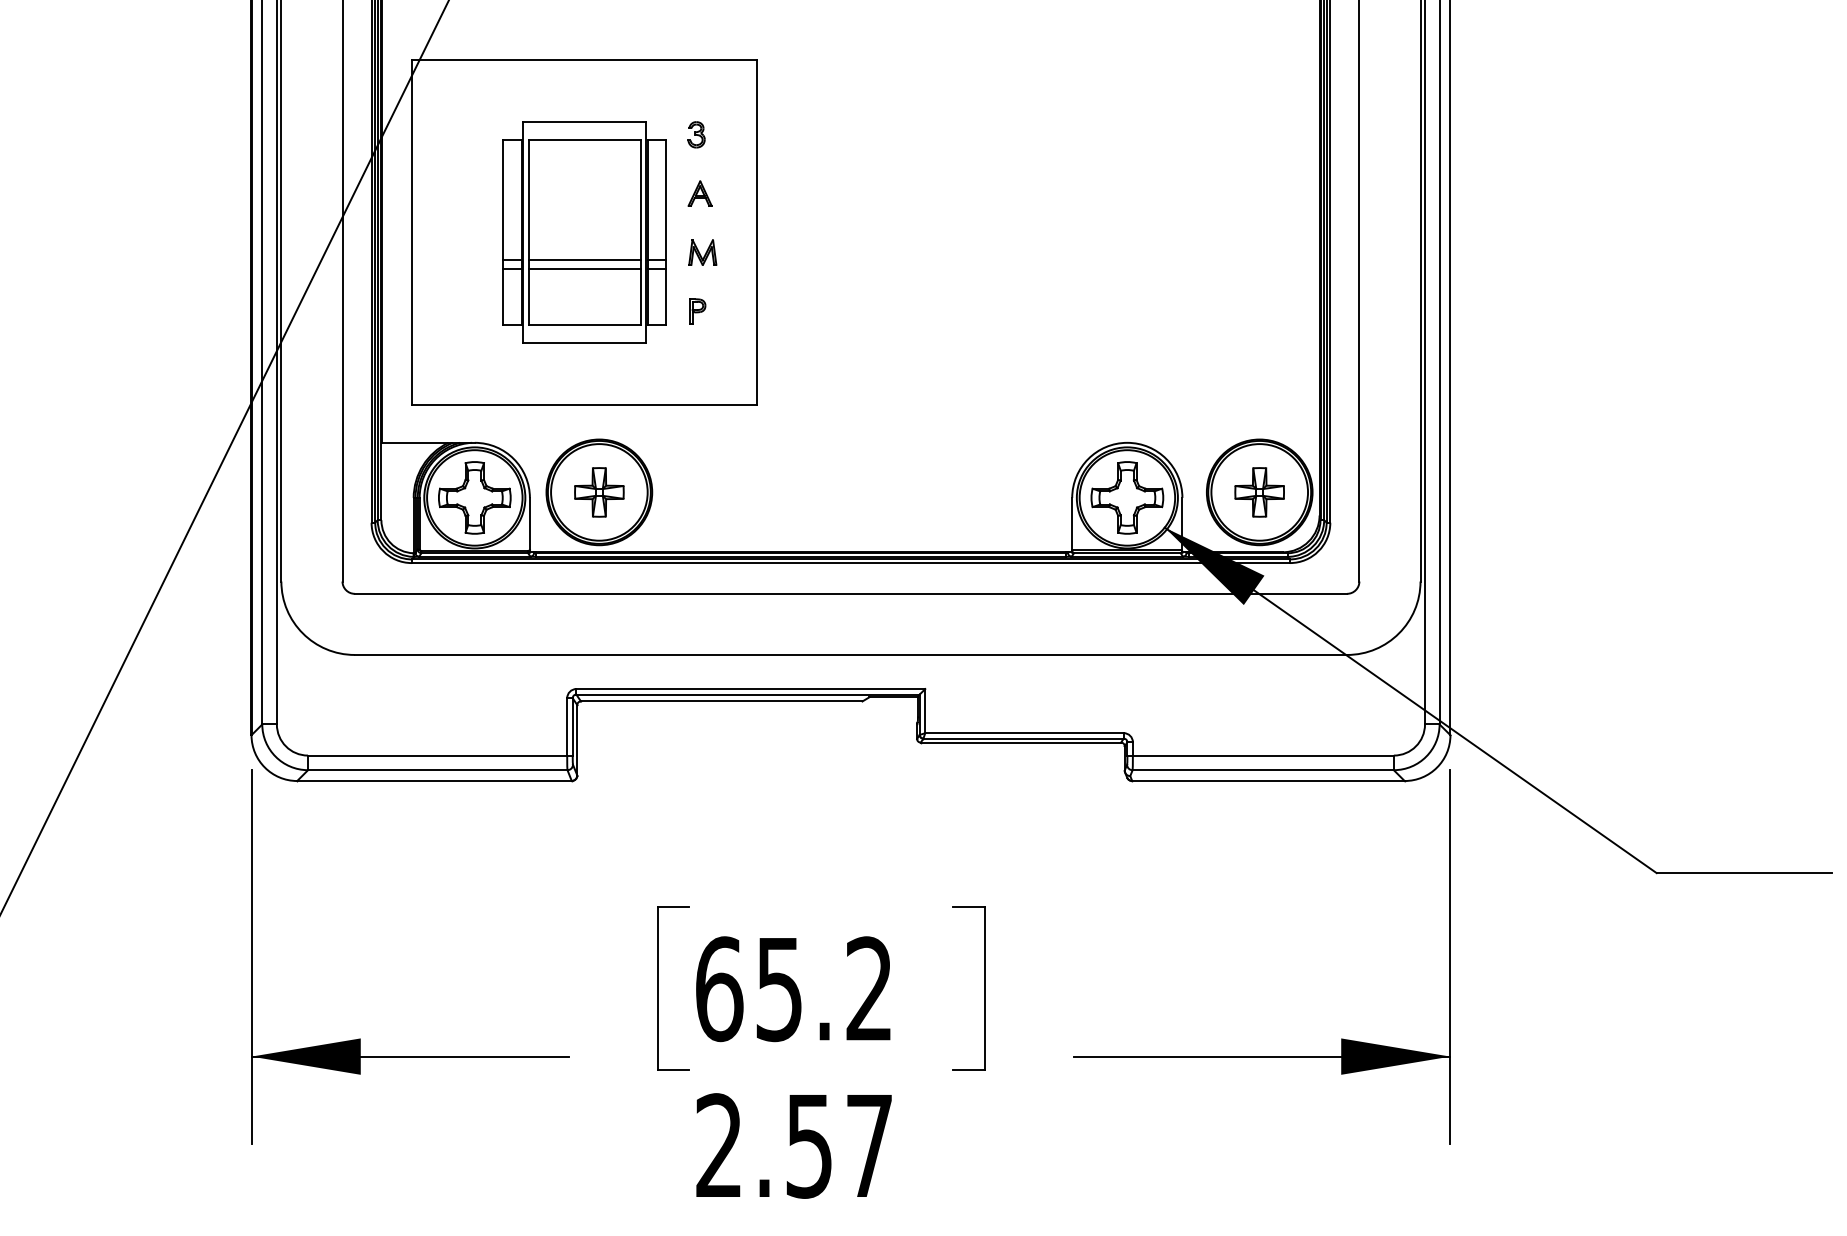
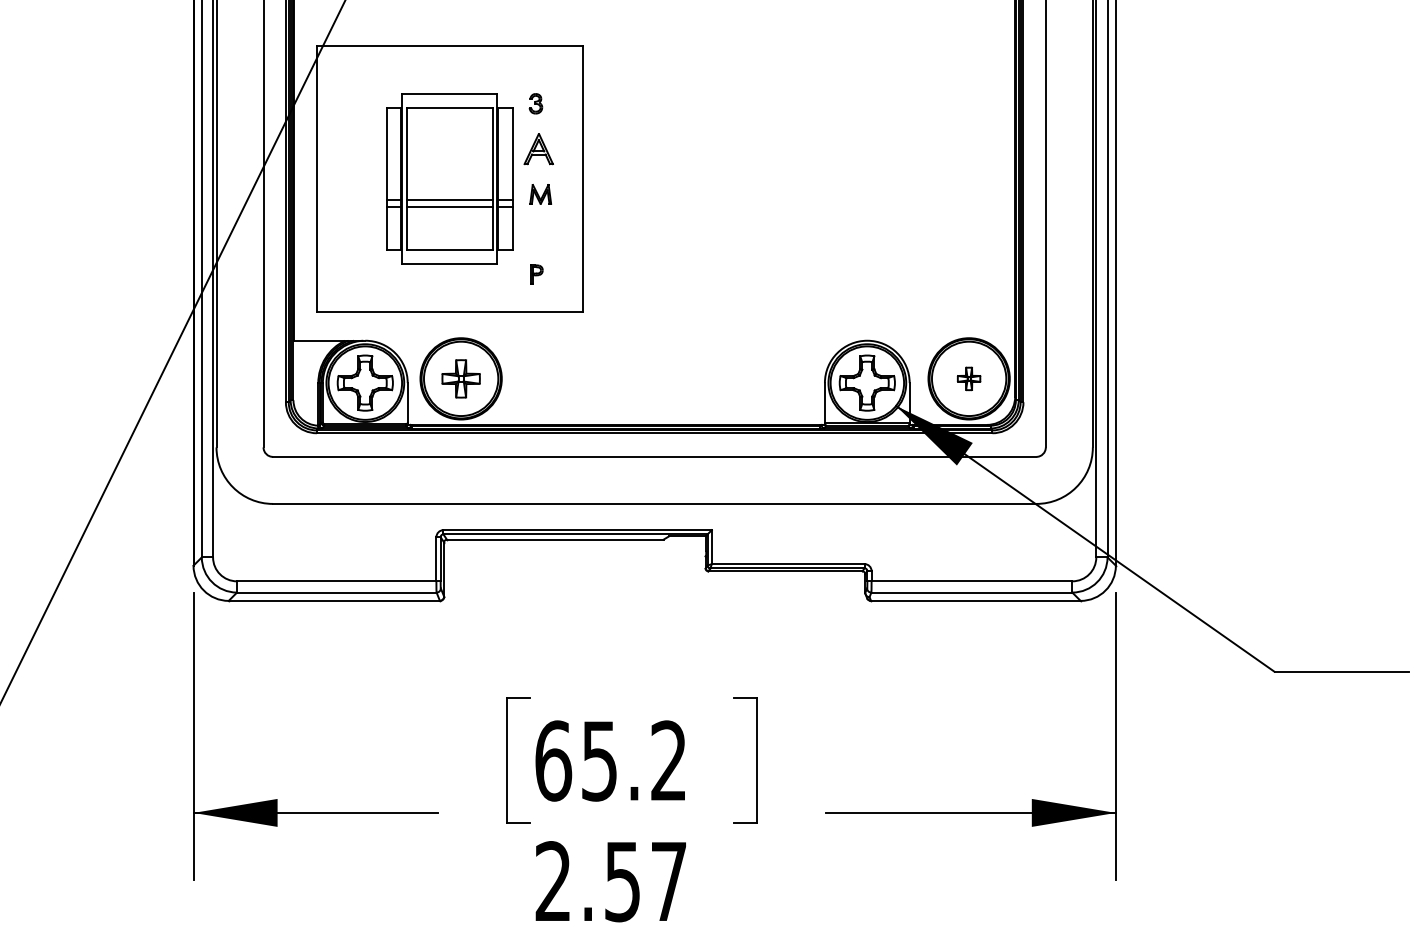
part: (699, 192) -> (538, 148), size x1.6
part: (697, 311) -> (536, 274), moved
part: (1258, 491) -> (968, 378), size x0.6

